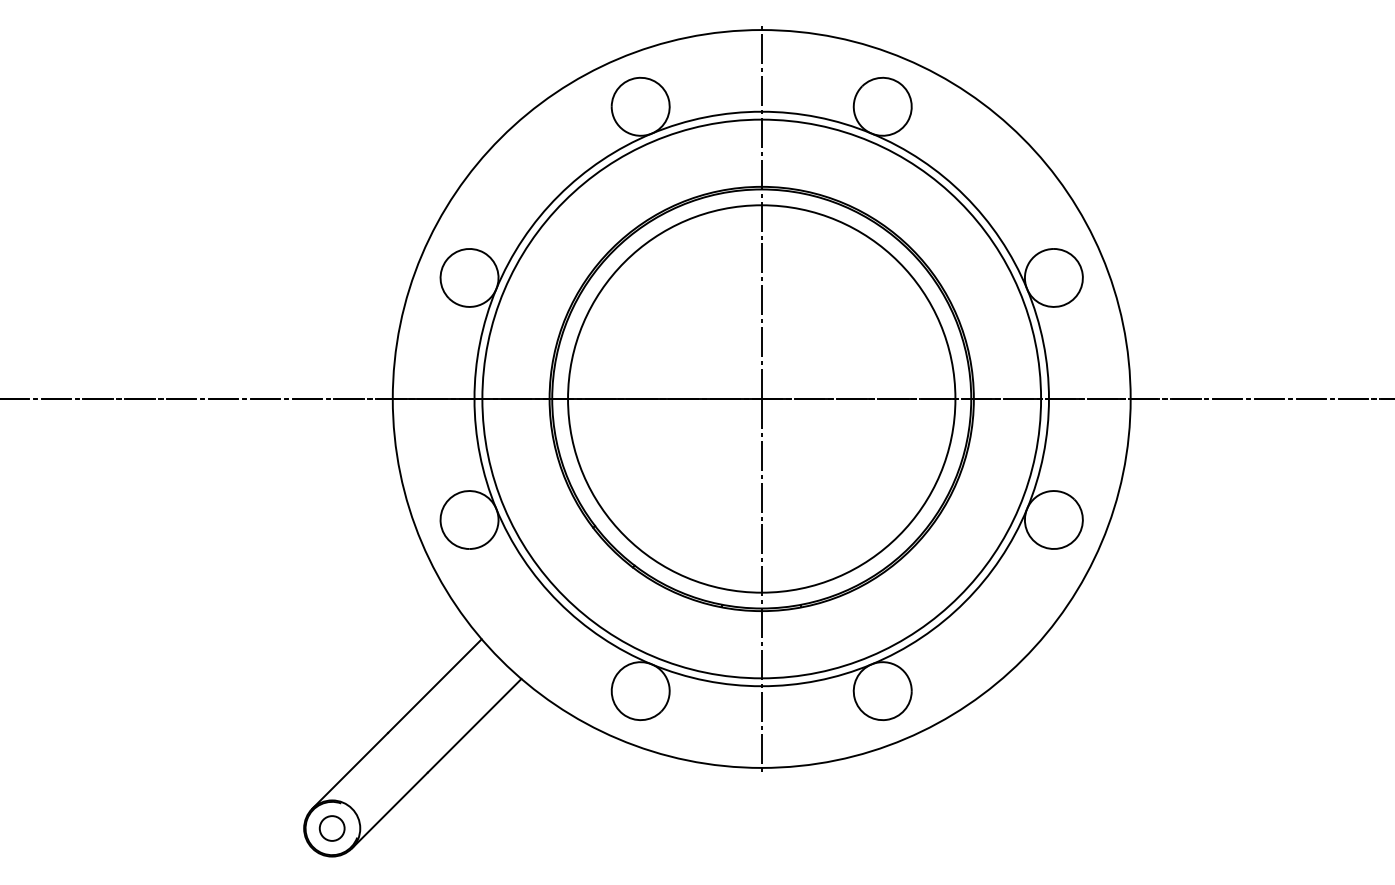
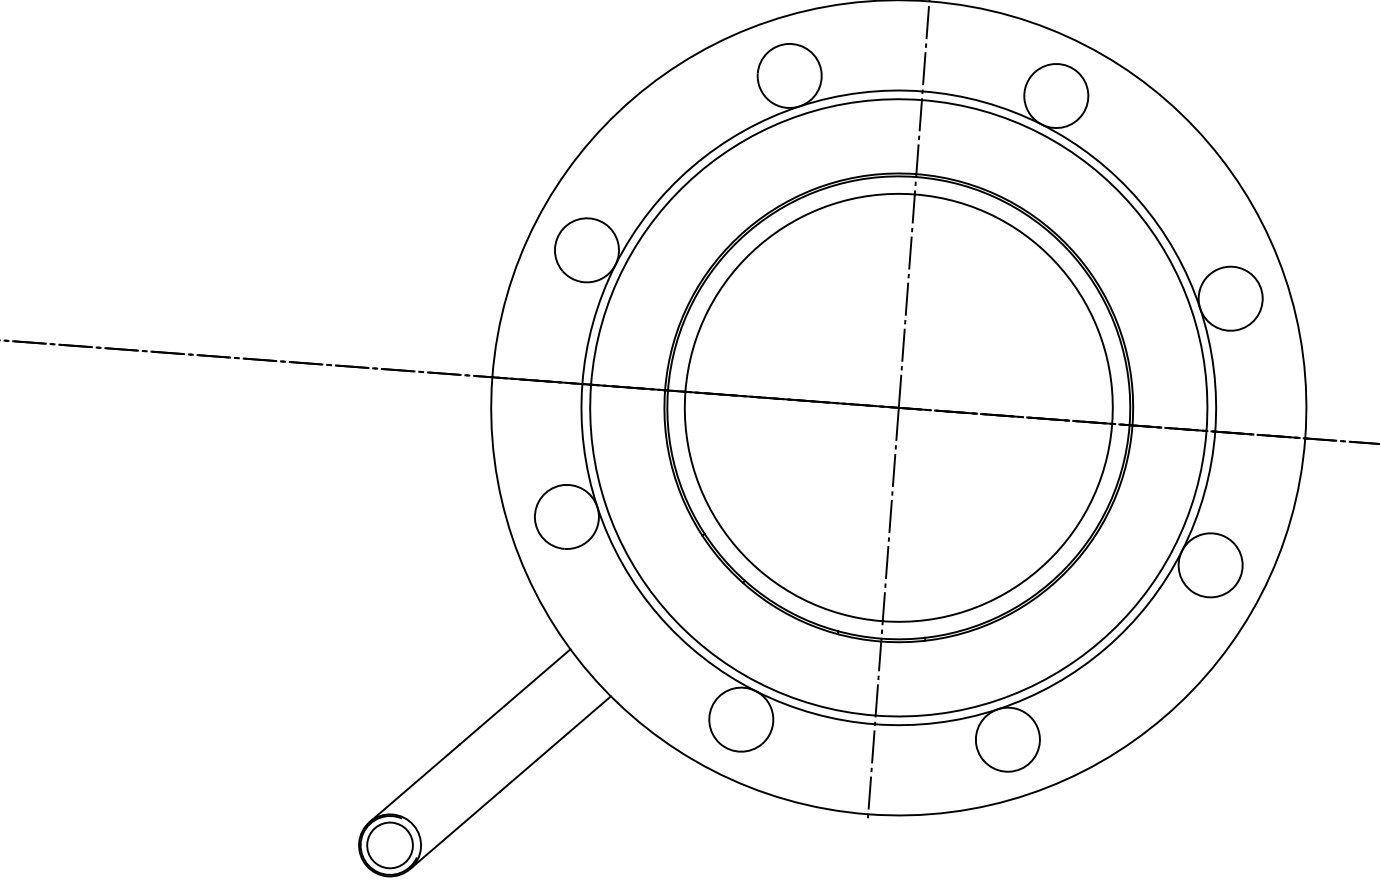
circle: (331, 828) -> (389, 845), size x1.67

